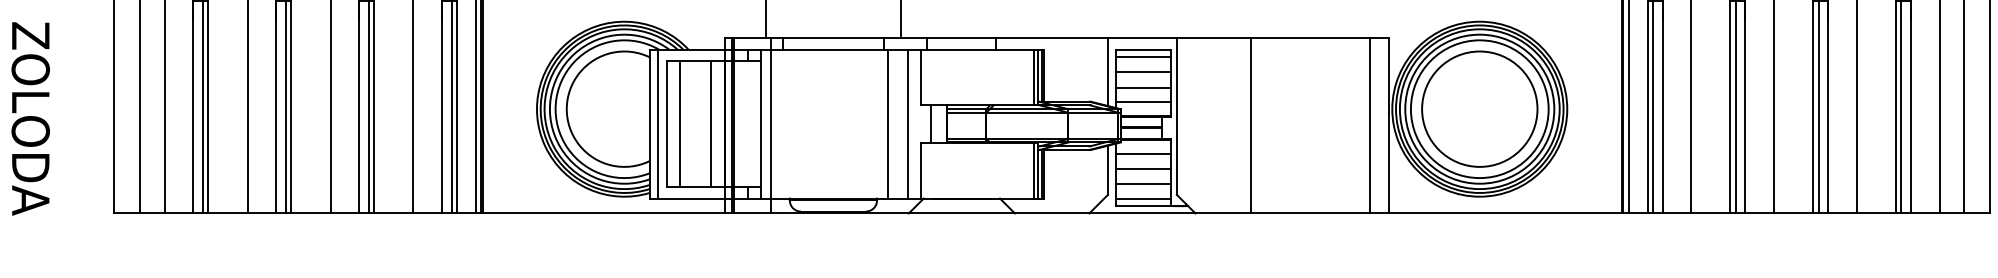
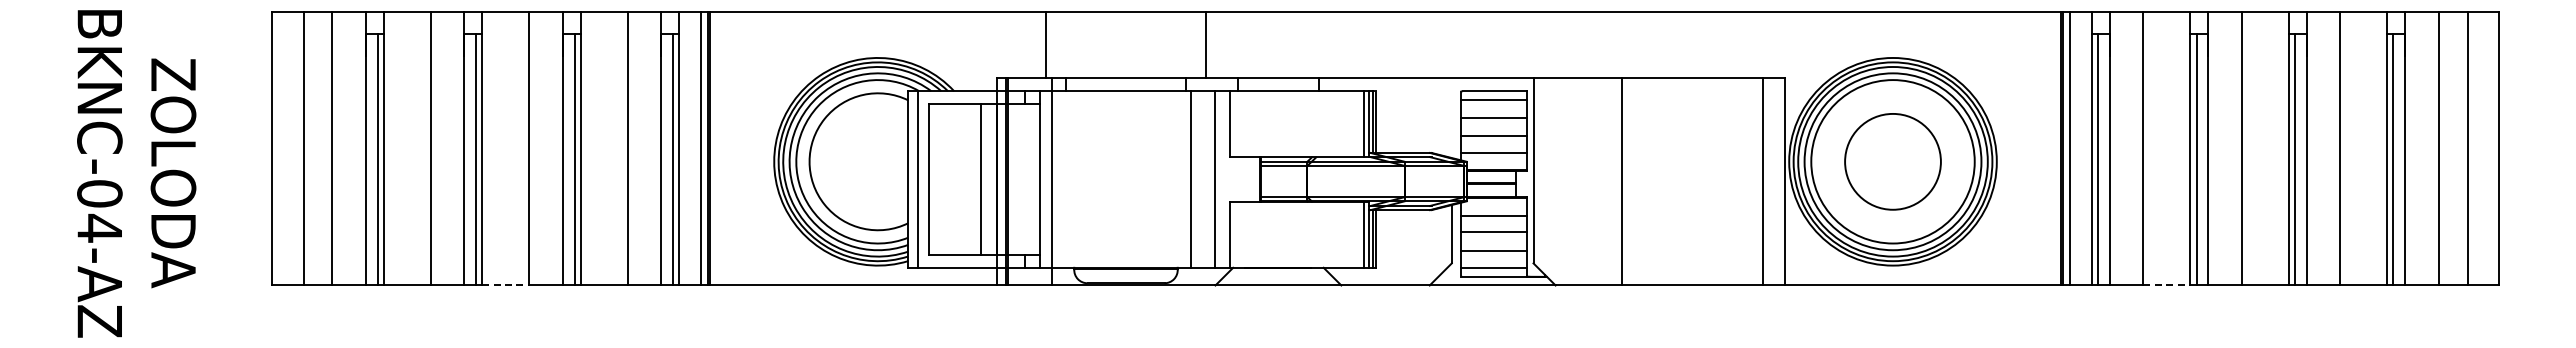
line: (1107, 71) -> (1451, 117), removed
circle: (1479, 108) -> (1892, 161), size x0.7
line: (680, 124) -> (944, 179), removed
line: (930, 124) -> (1241, 179), removed
line: (310, 213) -> (505, 285), solid -> dashed
line: (1710, 213) -> (2166, 285), solid -> dashed

